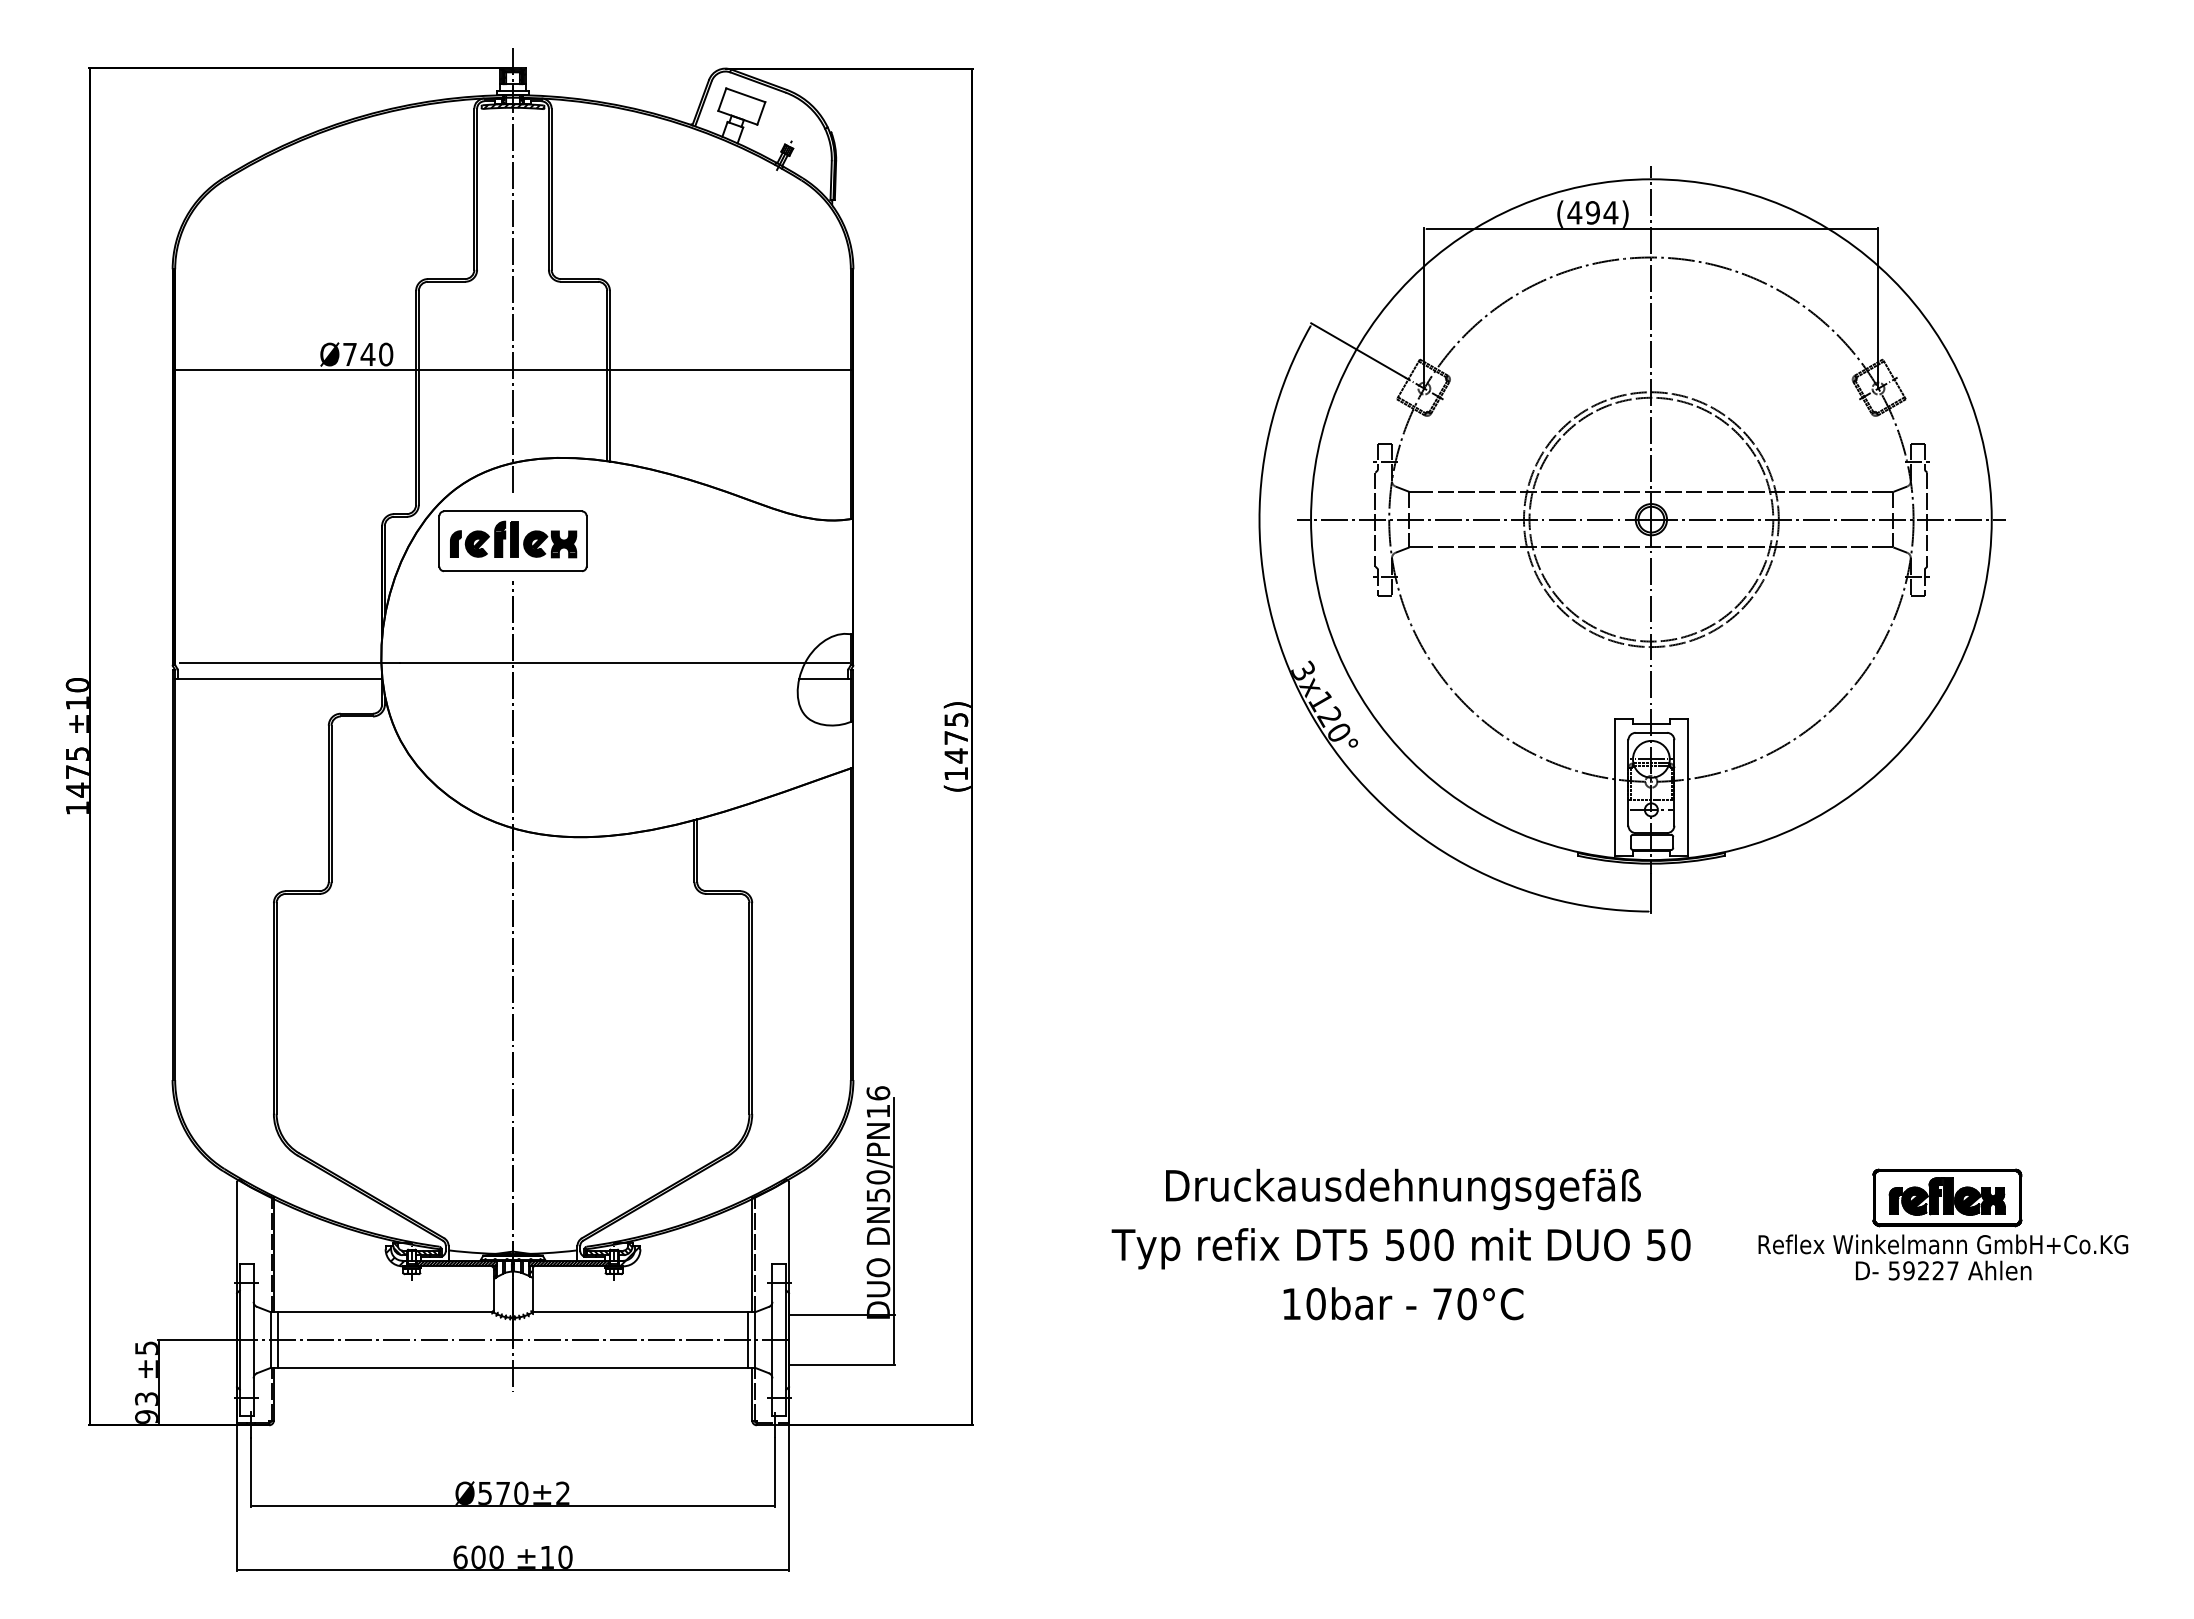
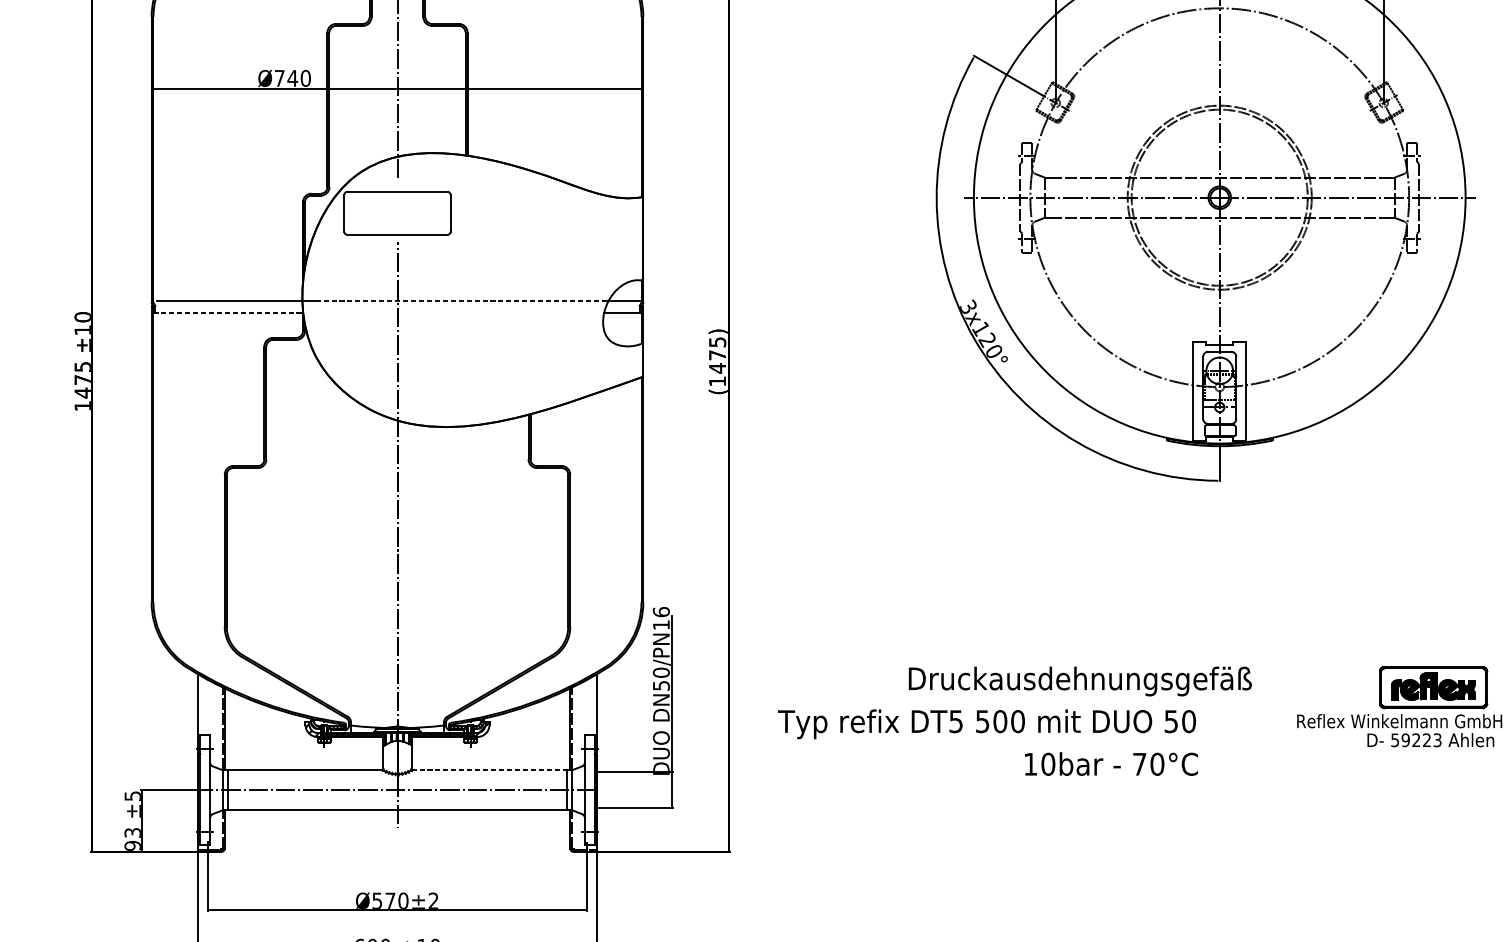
part: (513, 539) -> (397, 212), removed
line: (602, 663) -> (462, 301), solid -> dashed
line: (279, 679) -> (228, 313), solid -> dashed
text: (1403, 1189) -> (1080, 681), moved
text: (1400, 1248) -> (986, 724), moved
text: (1952, 1270) -> (1437, 740), 59227 -> 59223
text: (1403, 1303) -> (1111, 763), moved
line: (640, 1312) -> (489, 770), solid -> dashed

